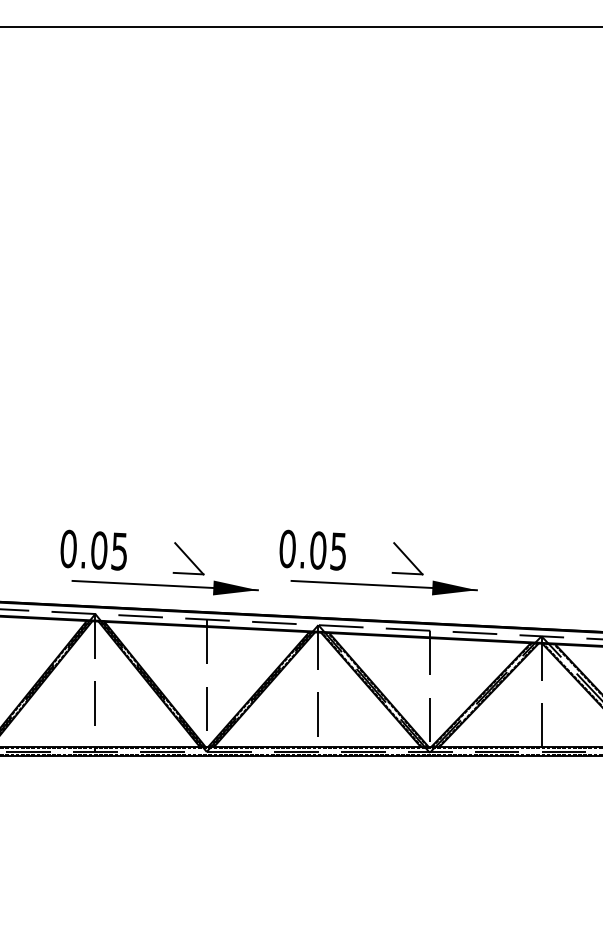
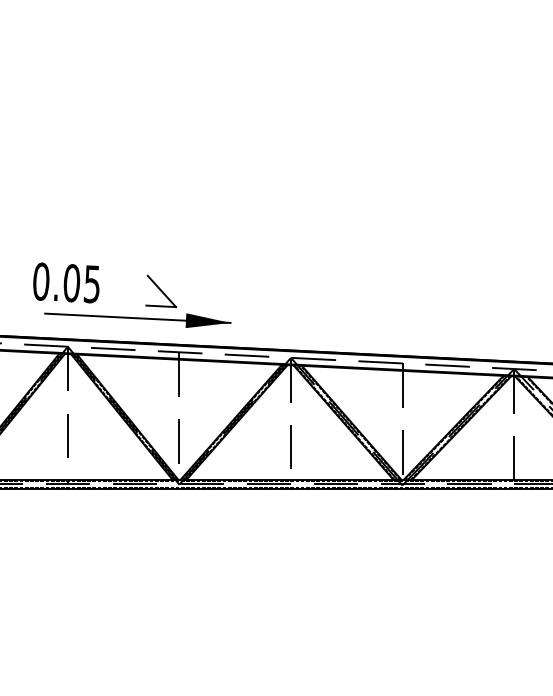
part: (391, 572) -> (364, 305), removed

